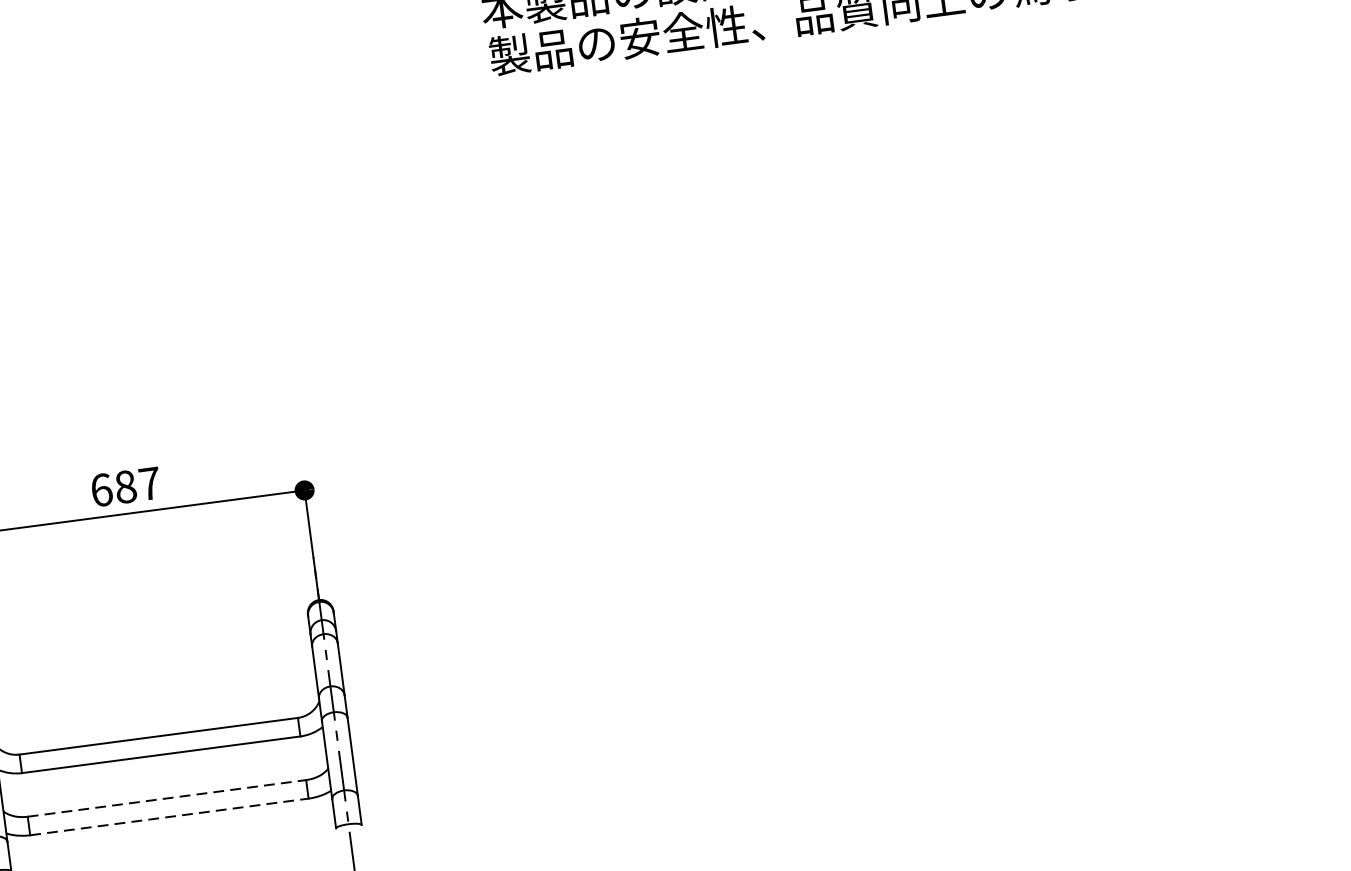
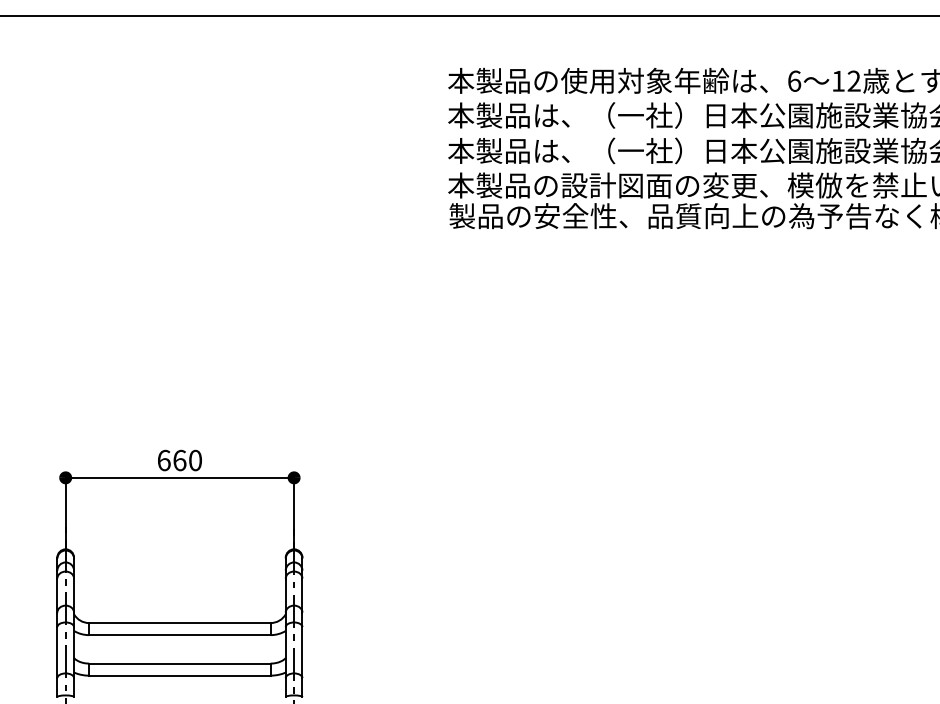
text: (137, 485) -> (187, 460), 687 -> 660
line: (166, 798) -> (179, 663), dashed -> solid
line: (168, 816) -> (179, 675), dashed -> solid

